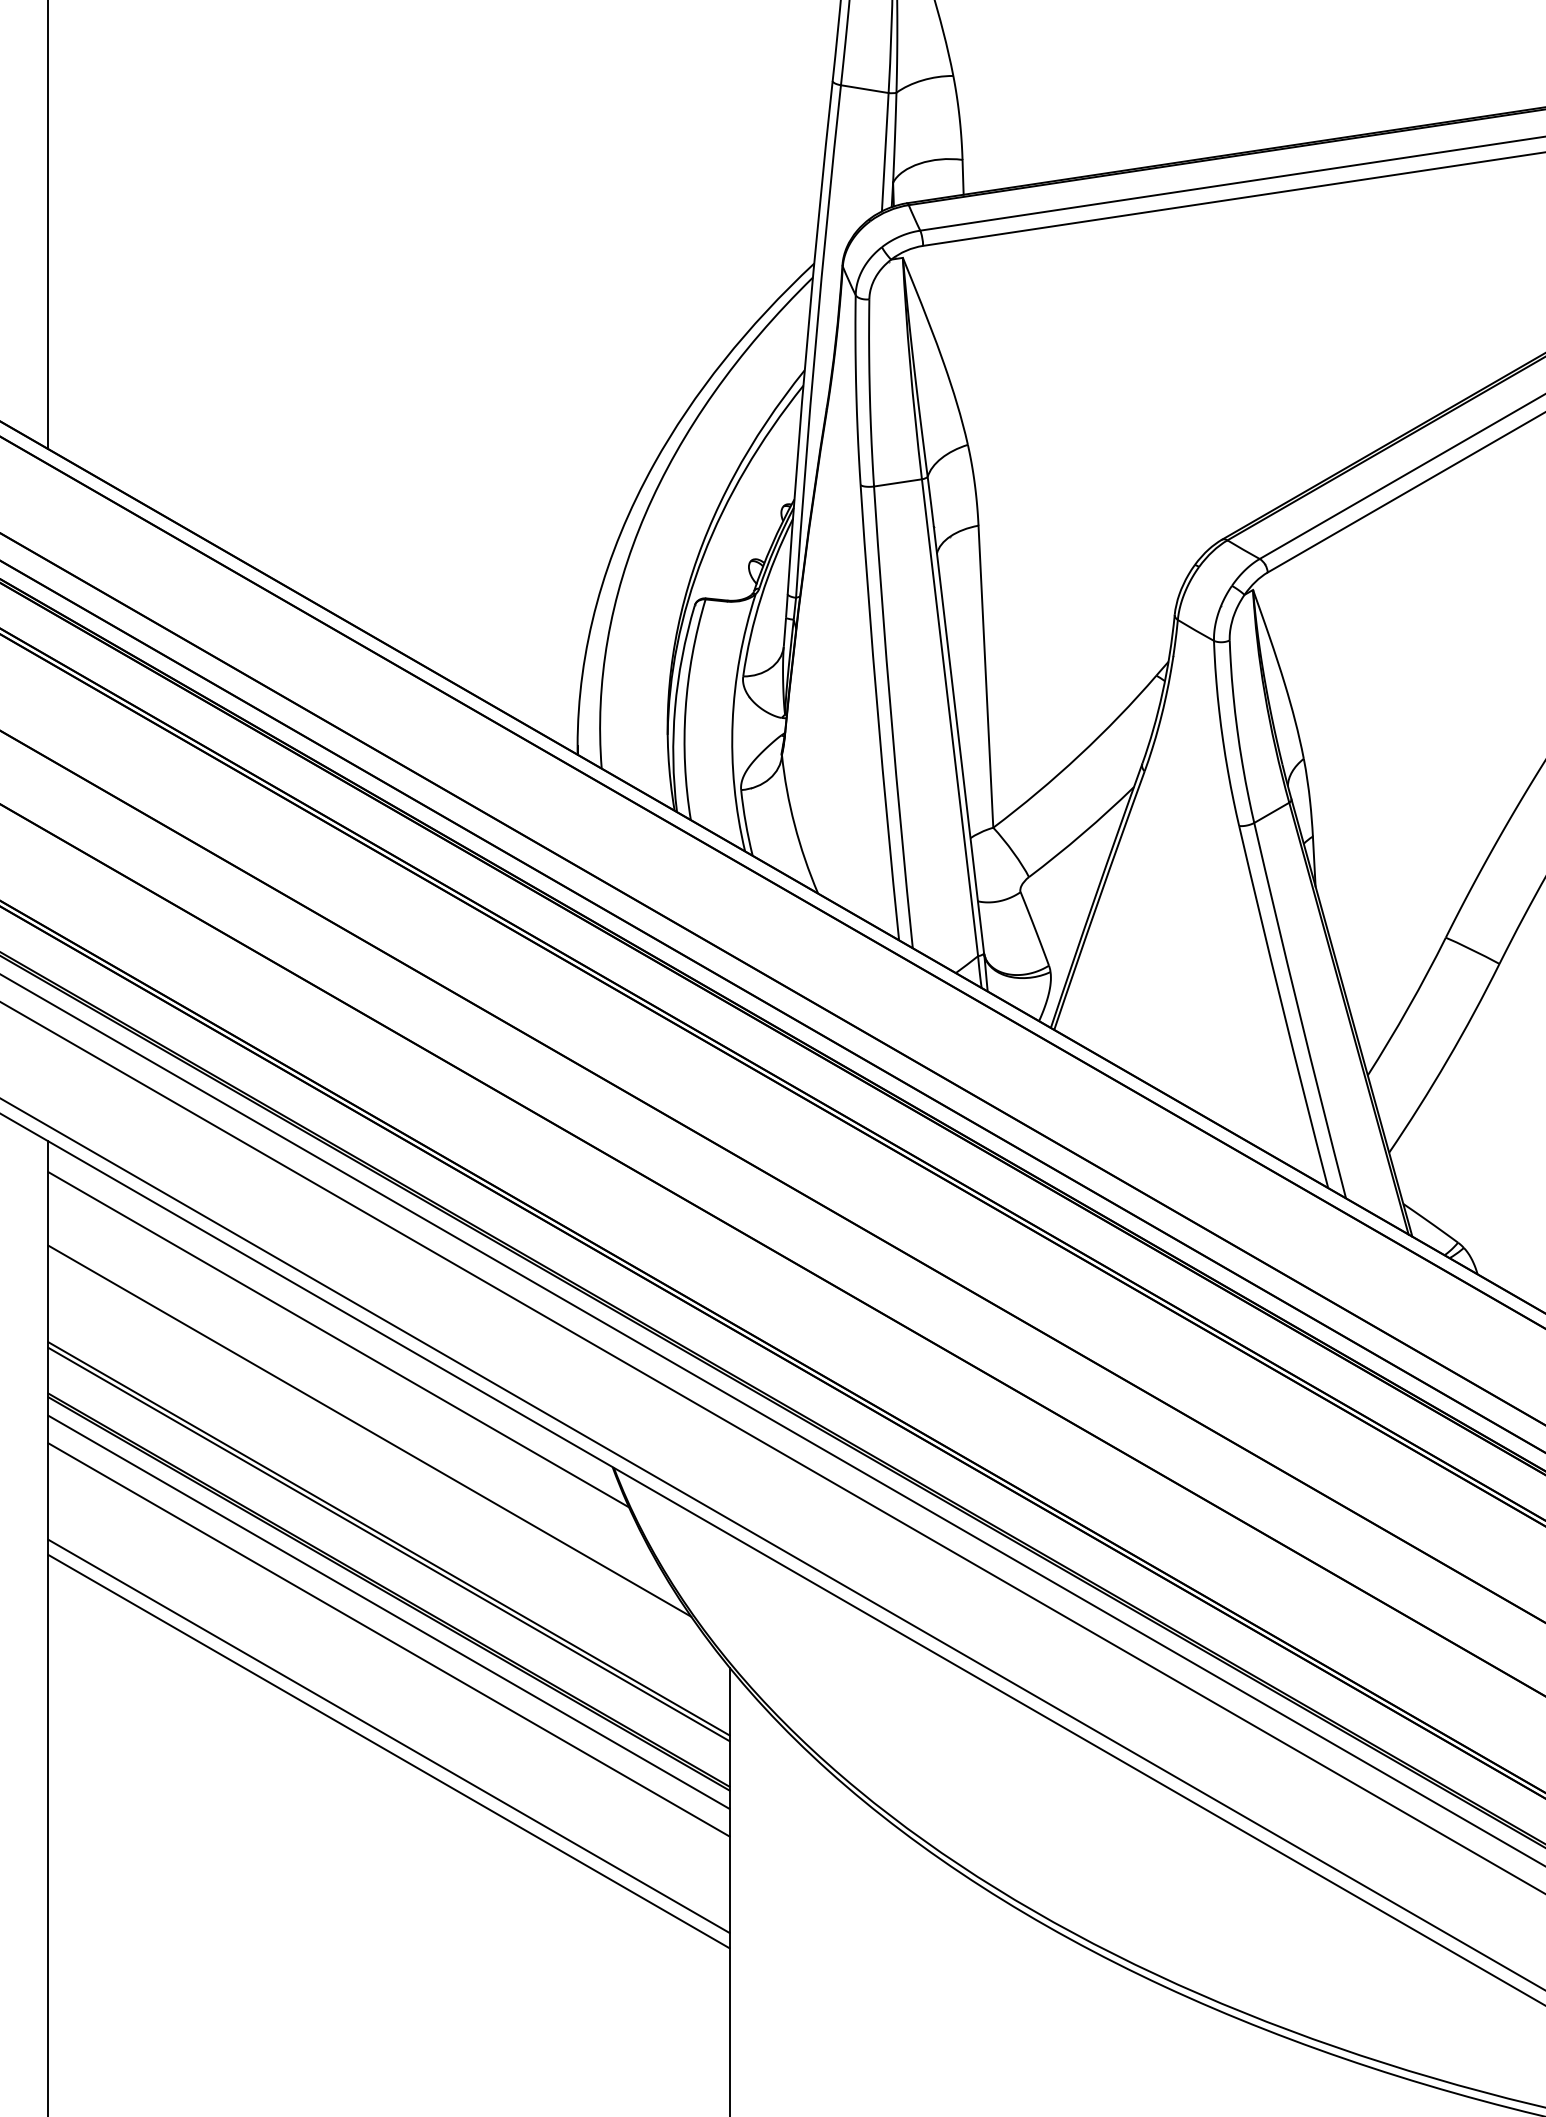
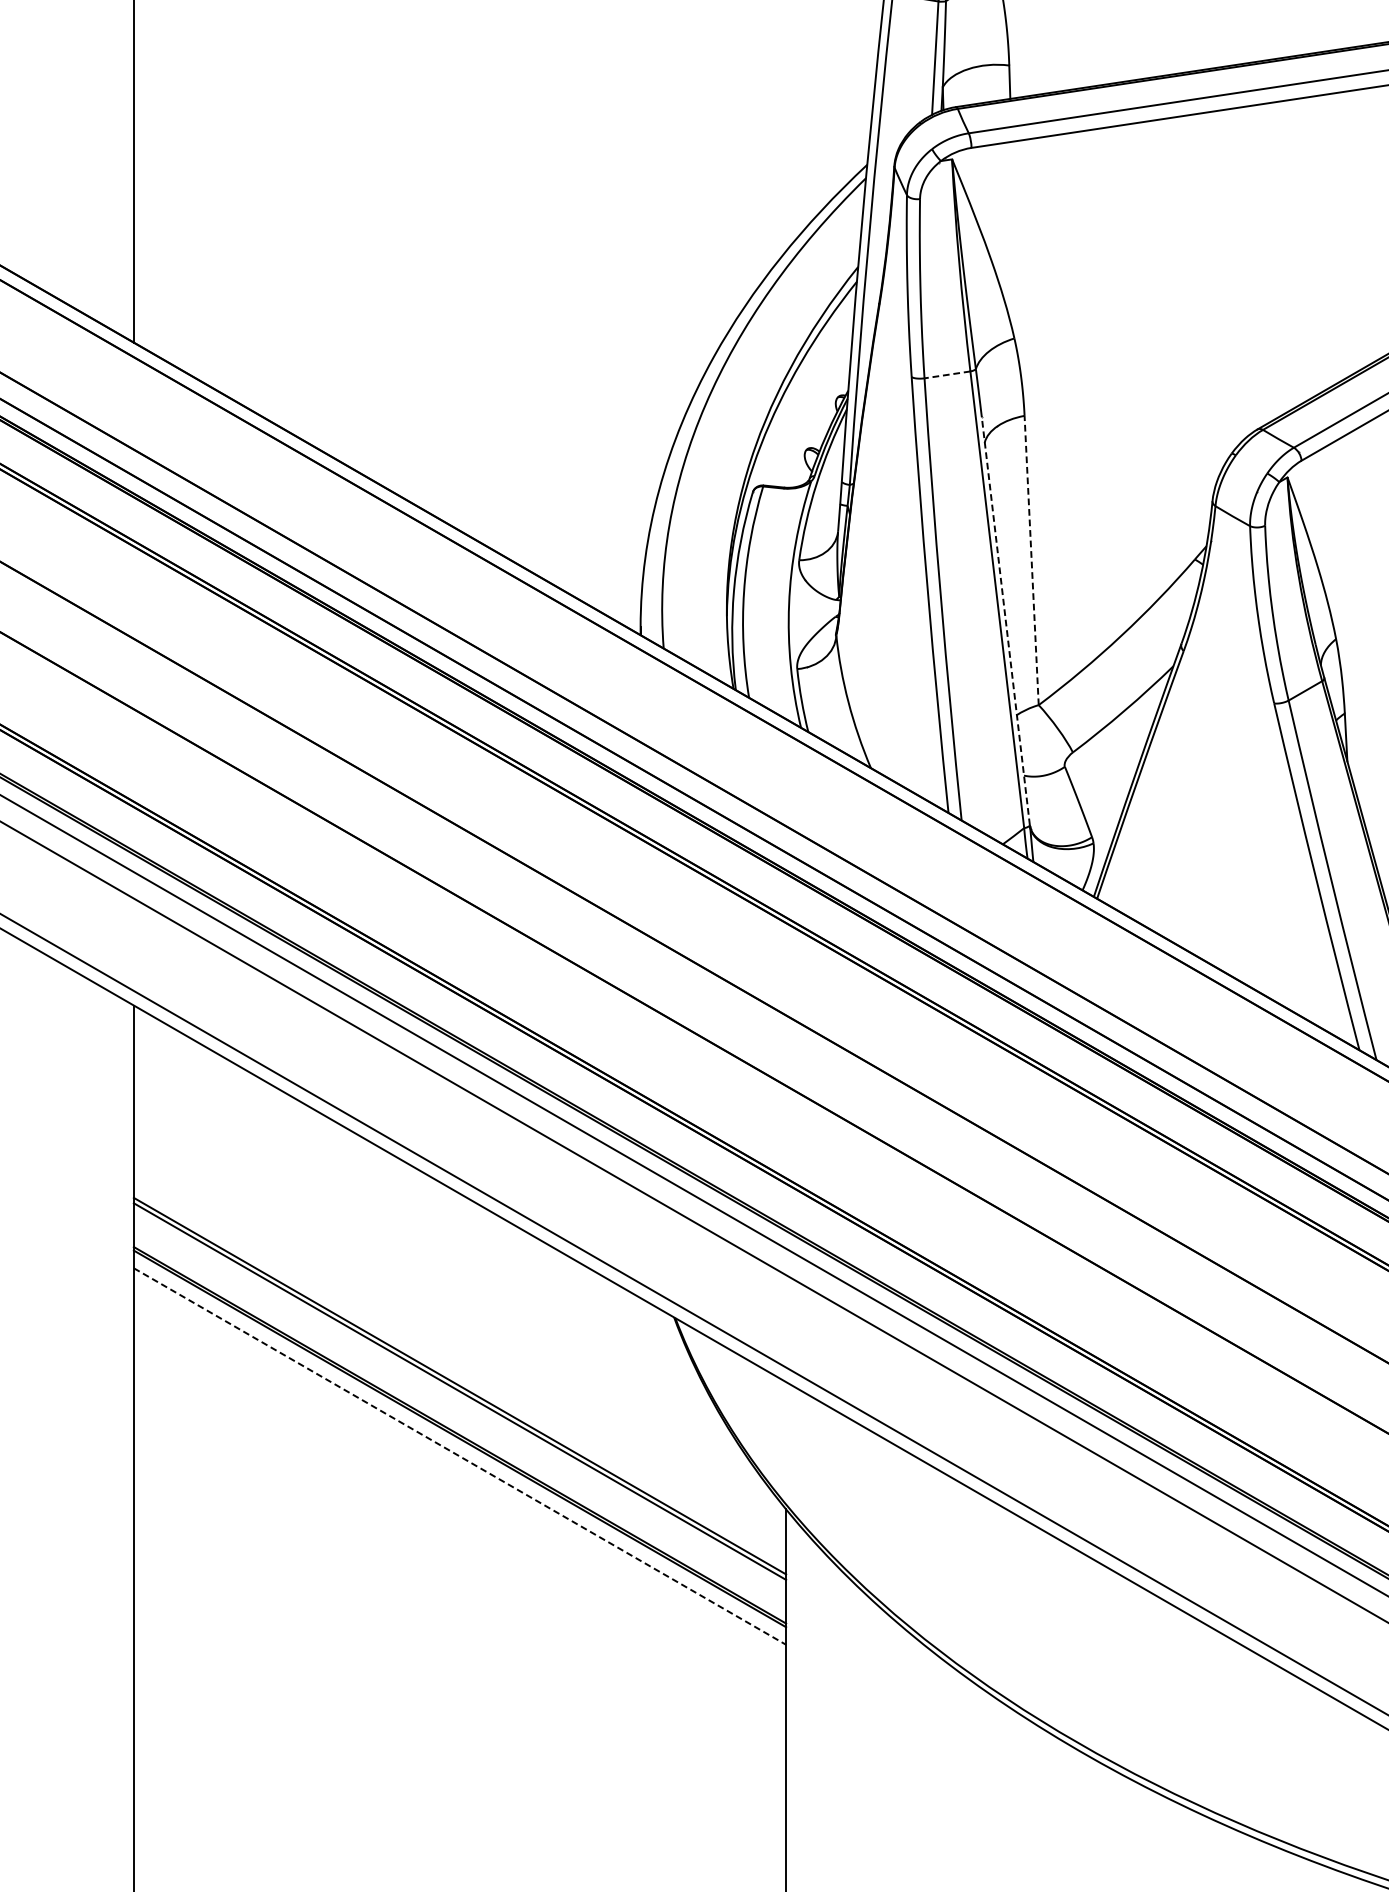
line: (897, 483) -> (946, 375), solid -> dashed
line: (985, 676) -> (1031, 560), solid -> dashed
line: (958, 739) -> (1005, 620), solid -> dashed
line: (338, 1339) -> (411, 1195), removed
line: (369, 1430) -> (441, 1282), removed
line: (389, 1612) -> (460, 1456), solid -> dashed
line: (388, 1639) -> (459, 1482), removed
line: (388, 1735) -> (459, 1574), removed
line: (388, 1751) -> (459, 1589), removed

